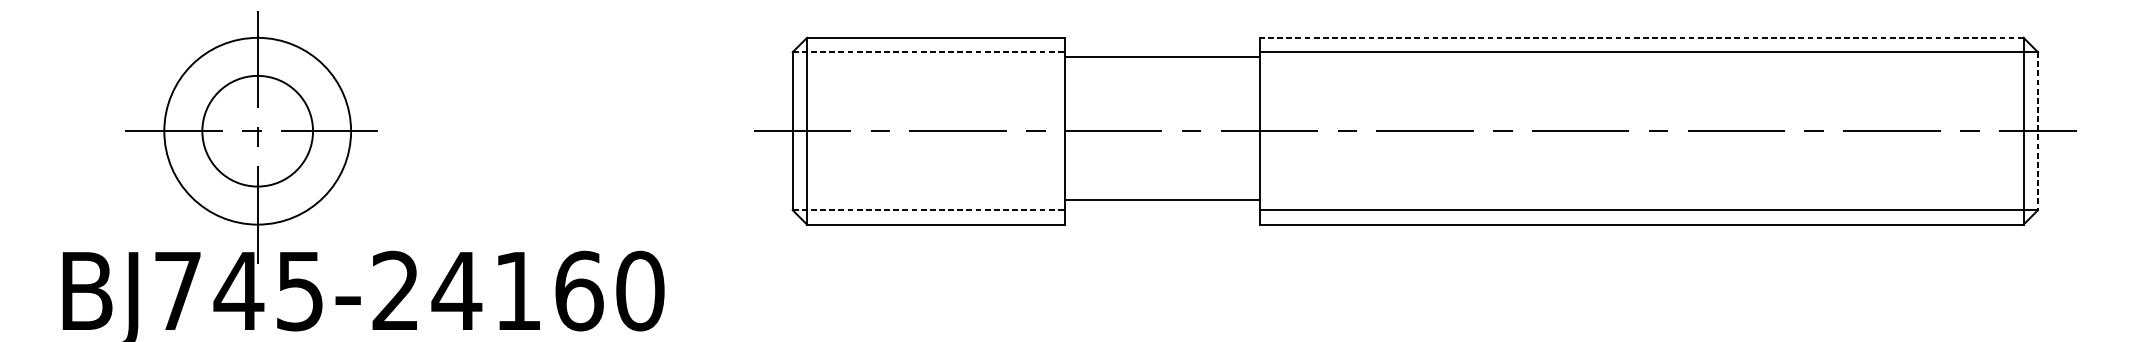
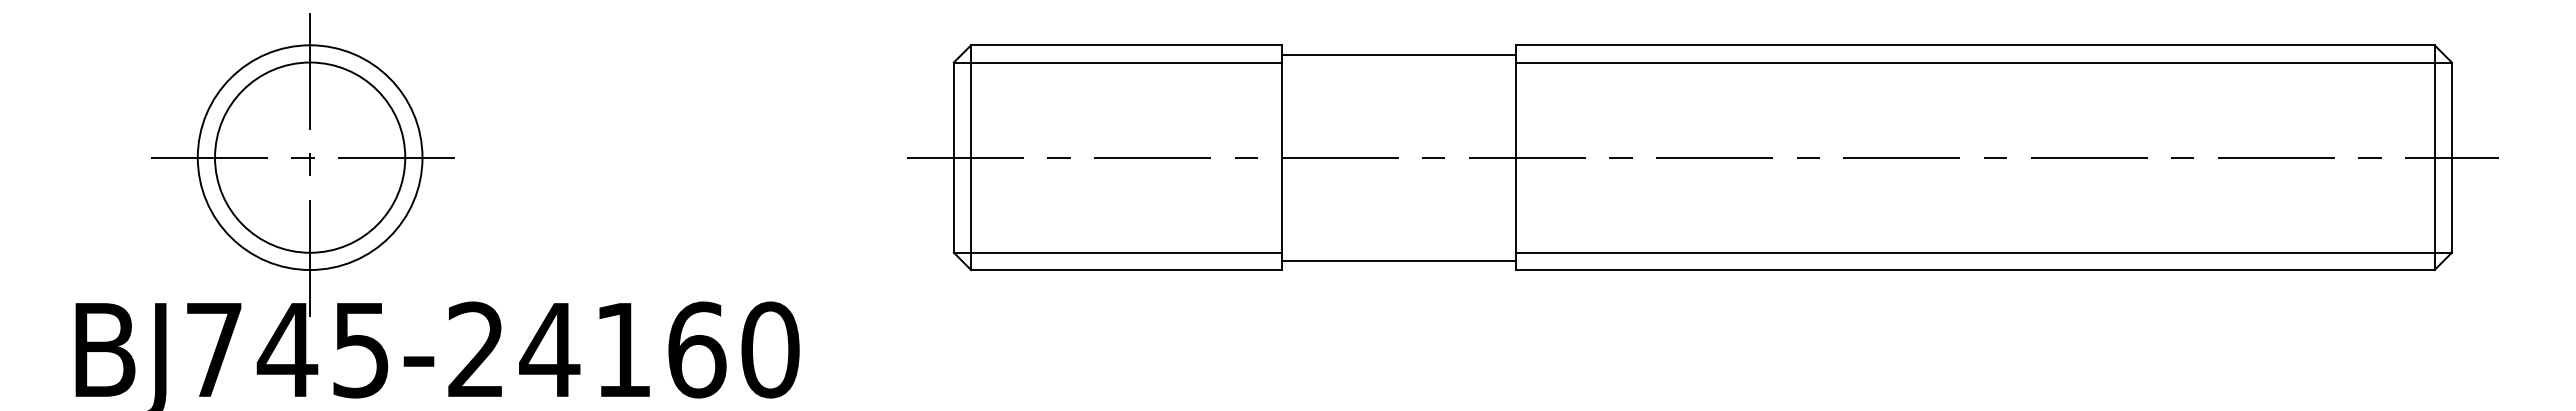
line: (1641, 38) -> (1975, 45), dashed -> solid
line: (928, 52) -> (1117, 62), dashed -> solid
line: (1162, 57) -> (1398, 54), moved
circle: (258, 131) -> (310, 157), size x1.43
line: (2037, 131) -> (2451, 158), dashed -> solid
line: (1162, 200) -> (1398, 260), moved
line: (928, 210) -> (1117, 252), dashed -> solid

